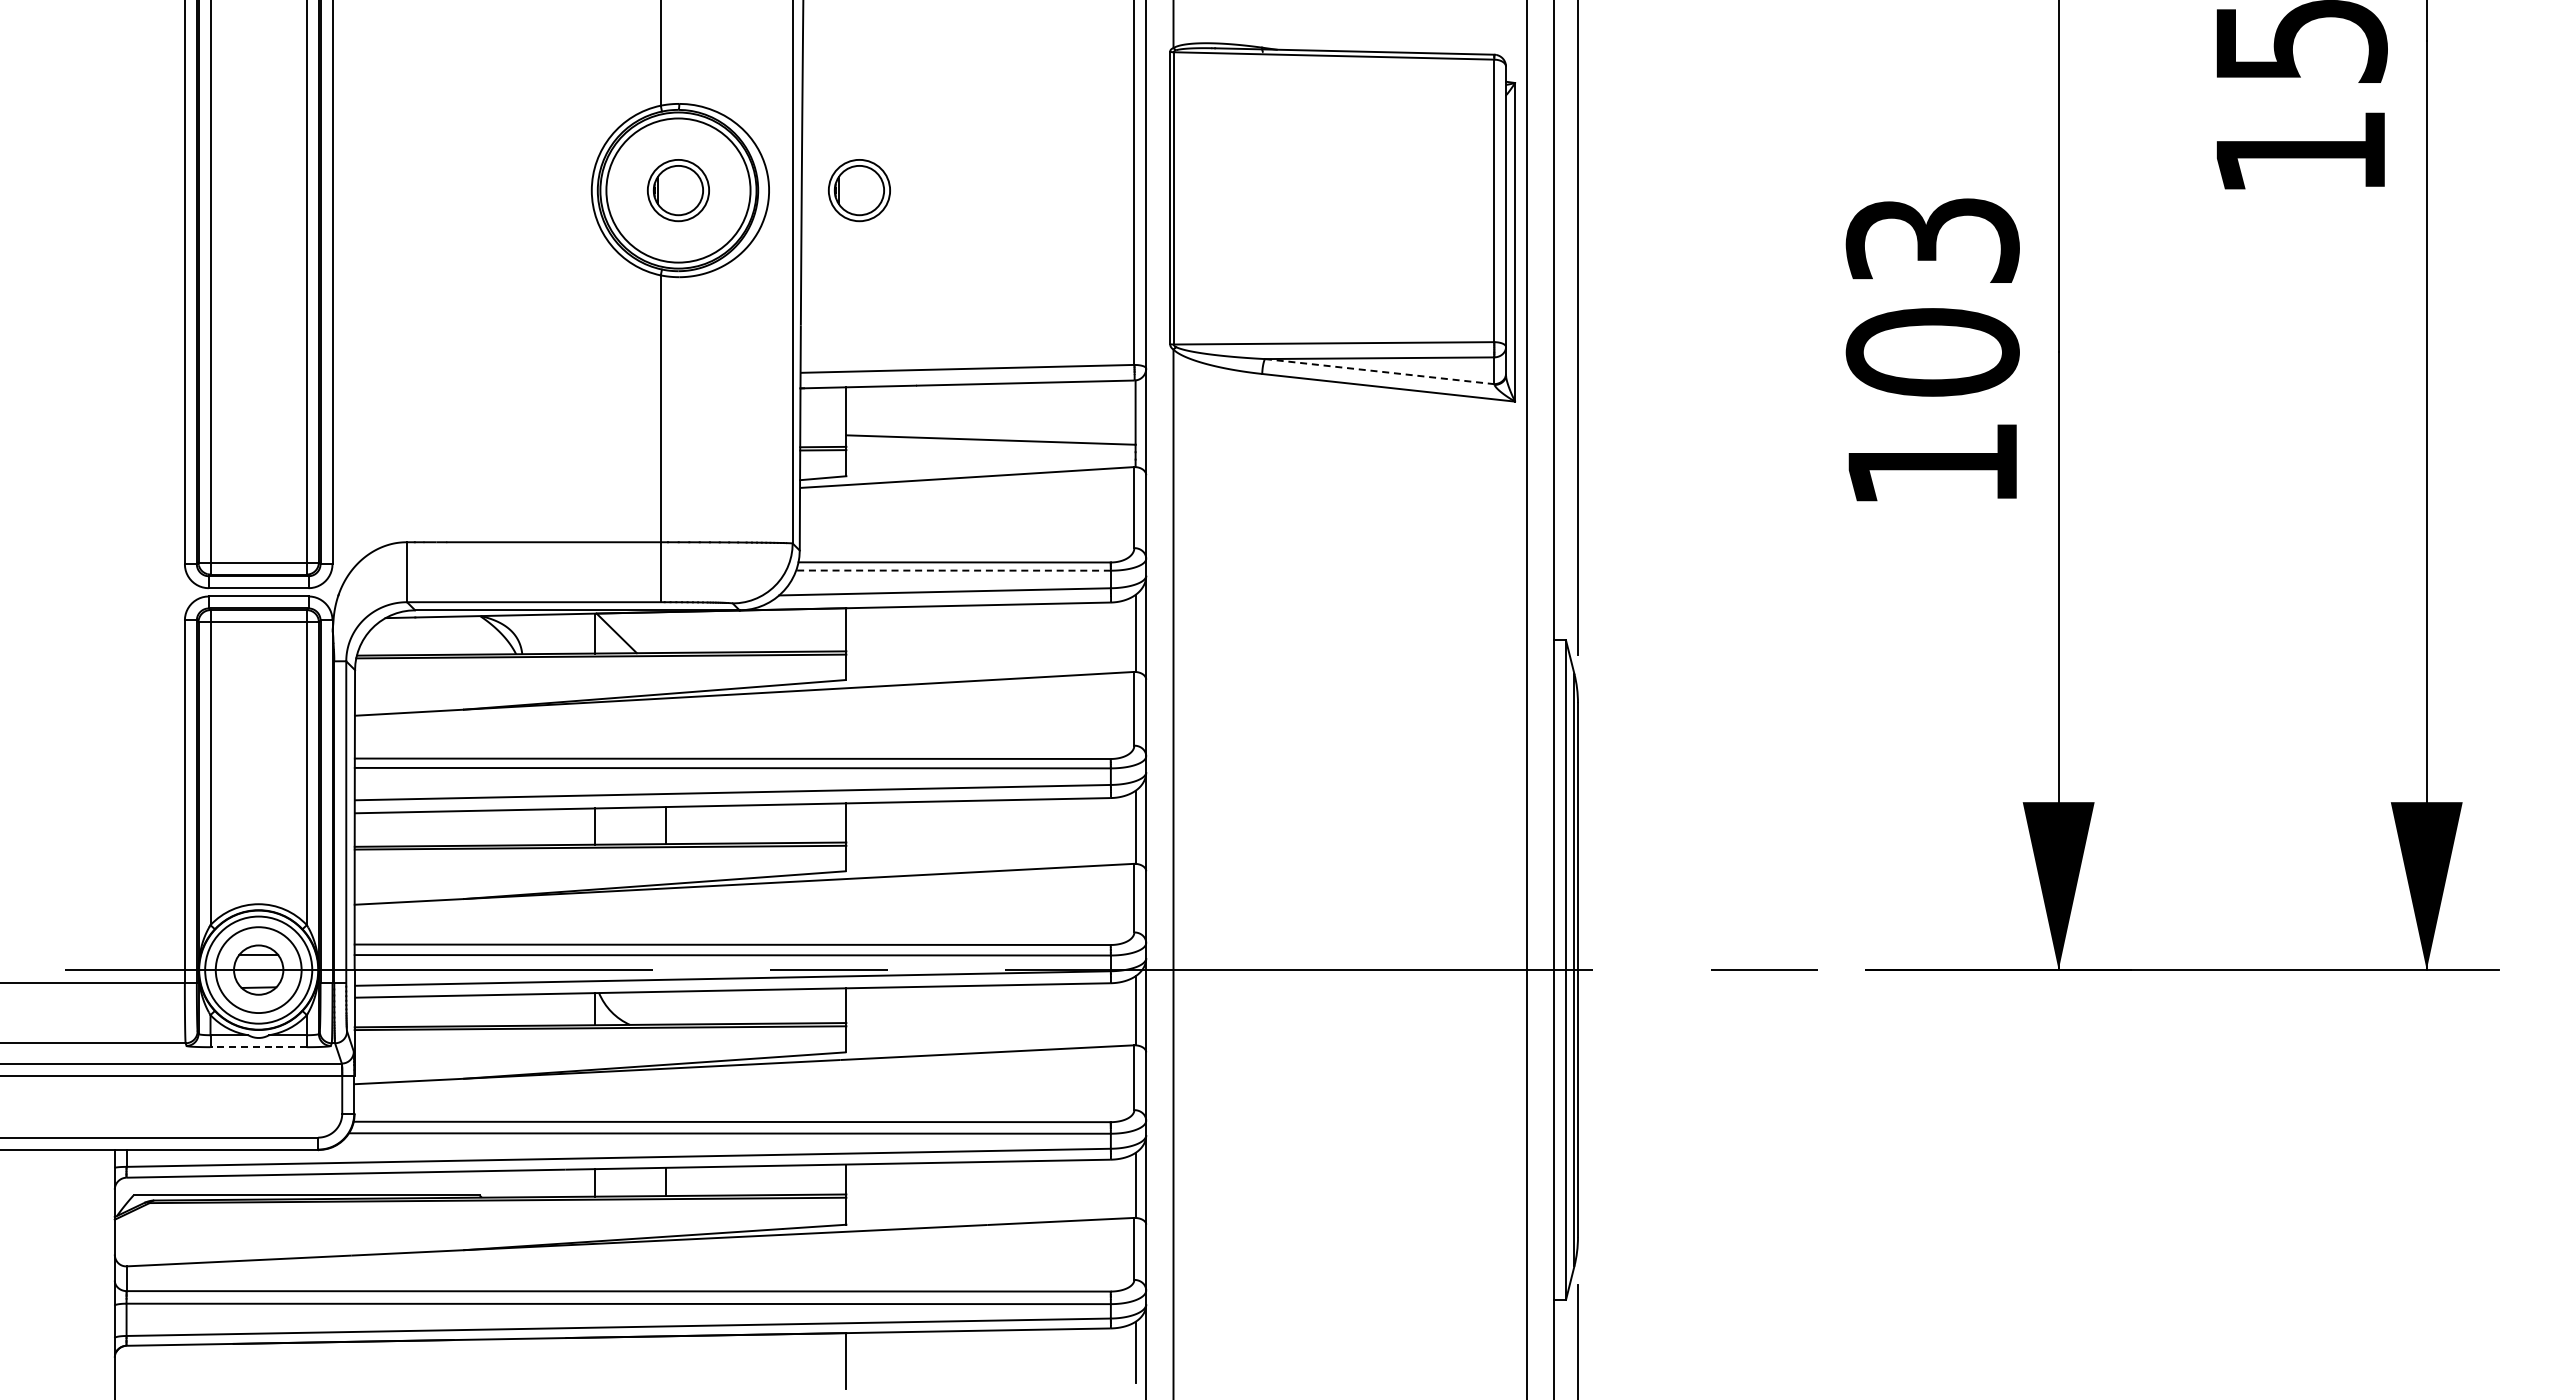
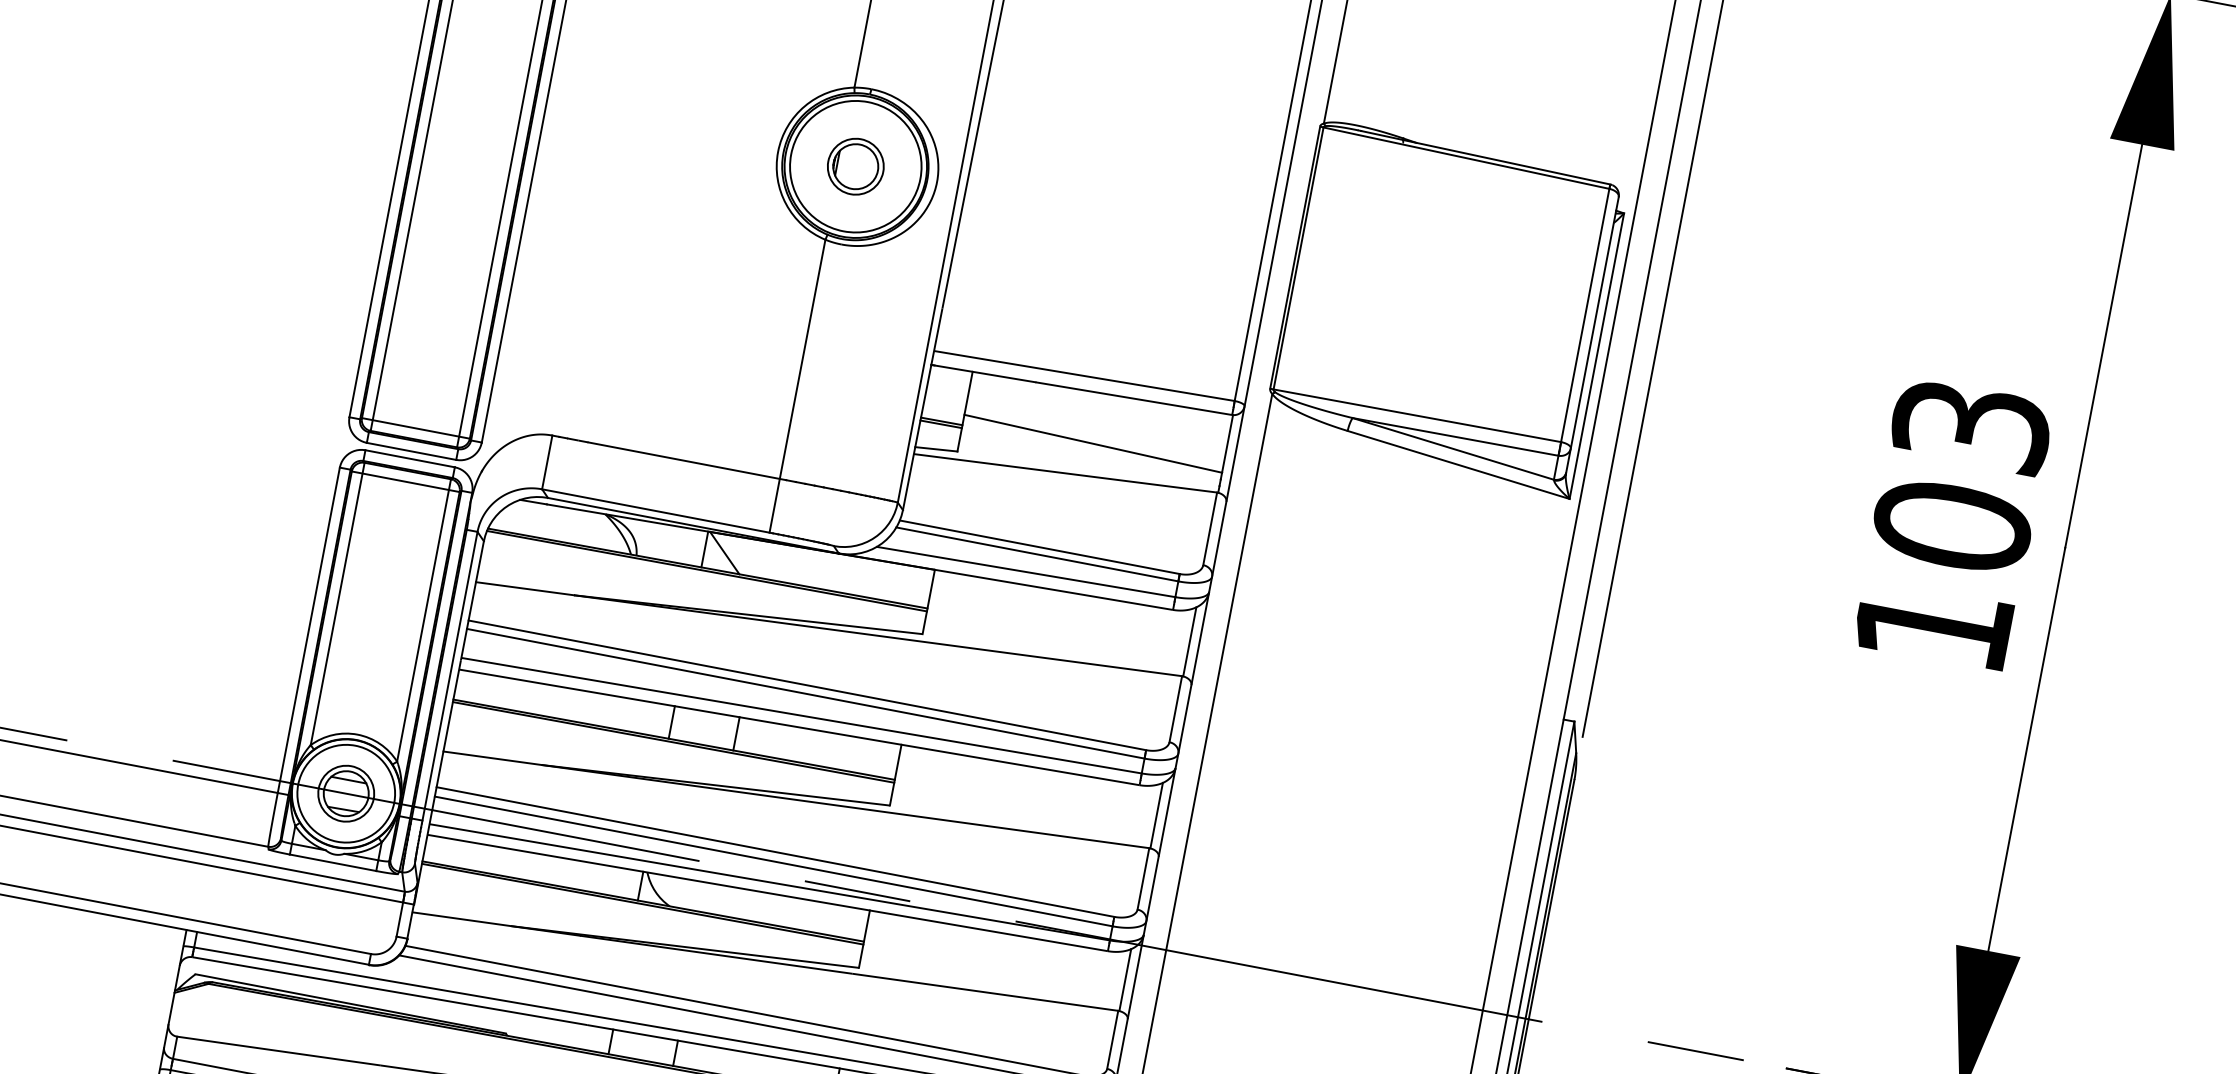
part: (858, 190) -> (1017, 197), removed
line: (1380, 371) -> (1454, 448), dashed -> solid
line: (953, 570) -> (1037, 554), dashed -> solid
circle: (258, 969) -> (346, 793), size x0.71
line: (258, 1047) -> (332, 863), dashed -> solid

